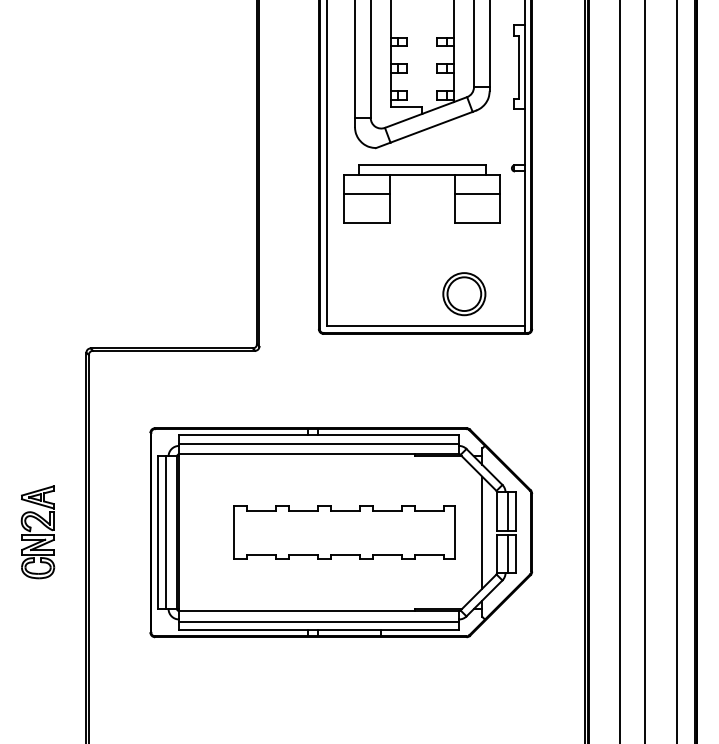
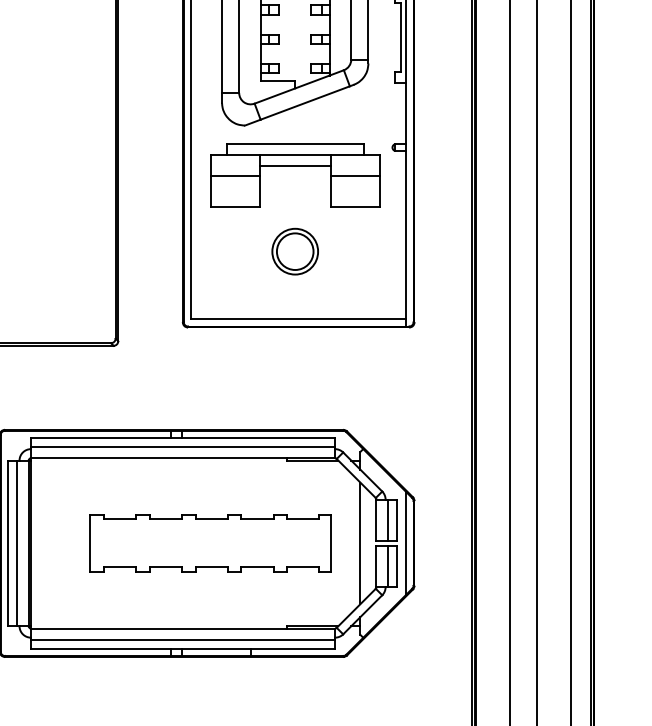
line: (422, 185) -> (295, 166), added
part: (464, 294) -> (295, 252), moved
line: (524, 532) -> (406, 543), added

